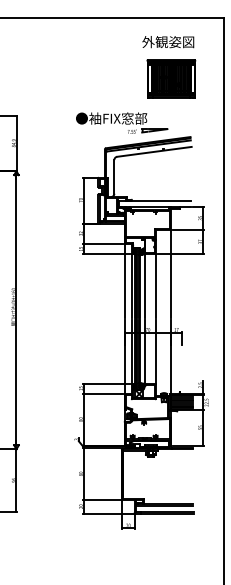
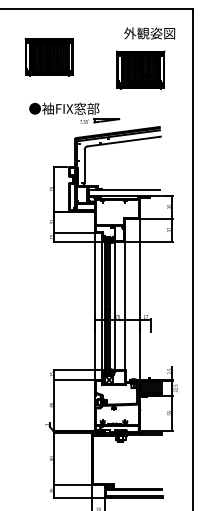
text: (168, 42) -> (149, 33), moved
part: (78, 65) -> (49, 56), added
part: (122, 122) -> (75, 112), moved

